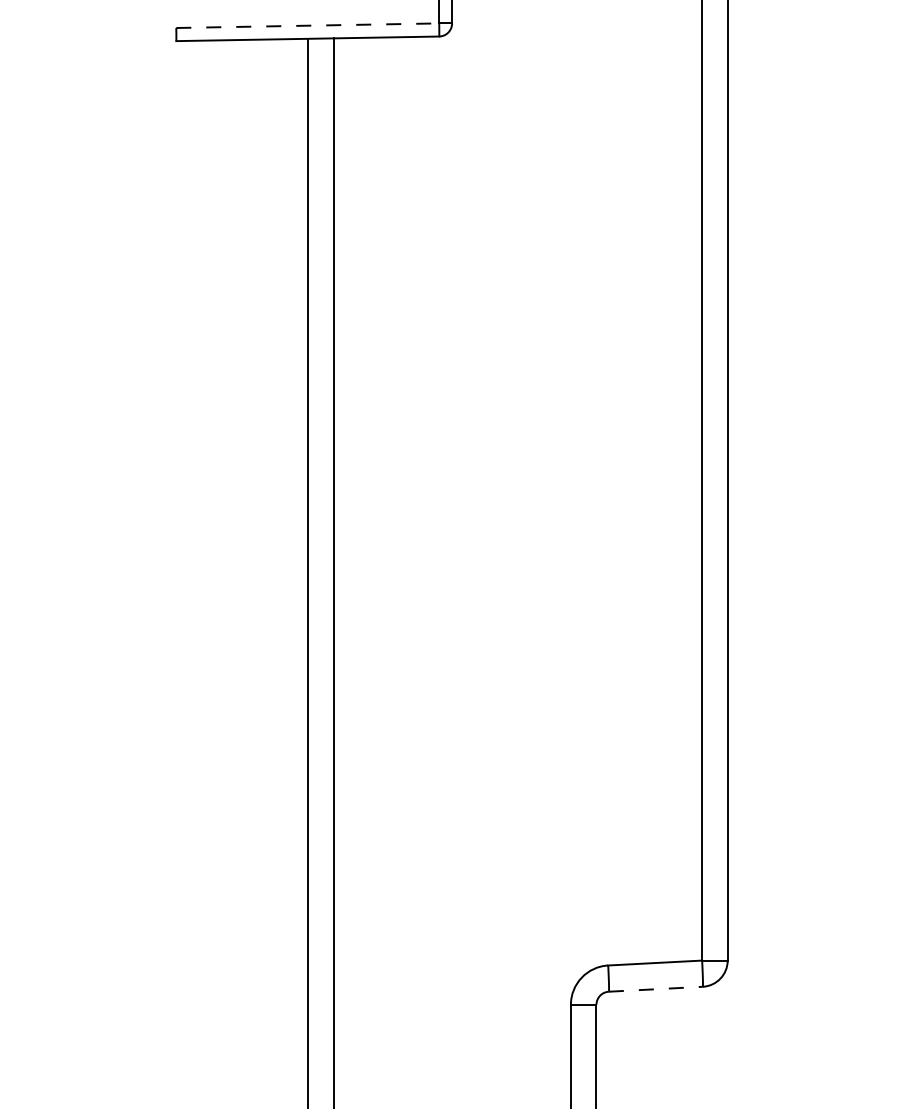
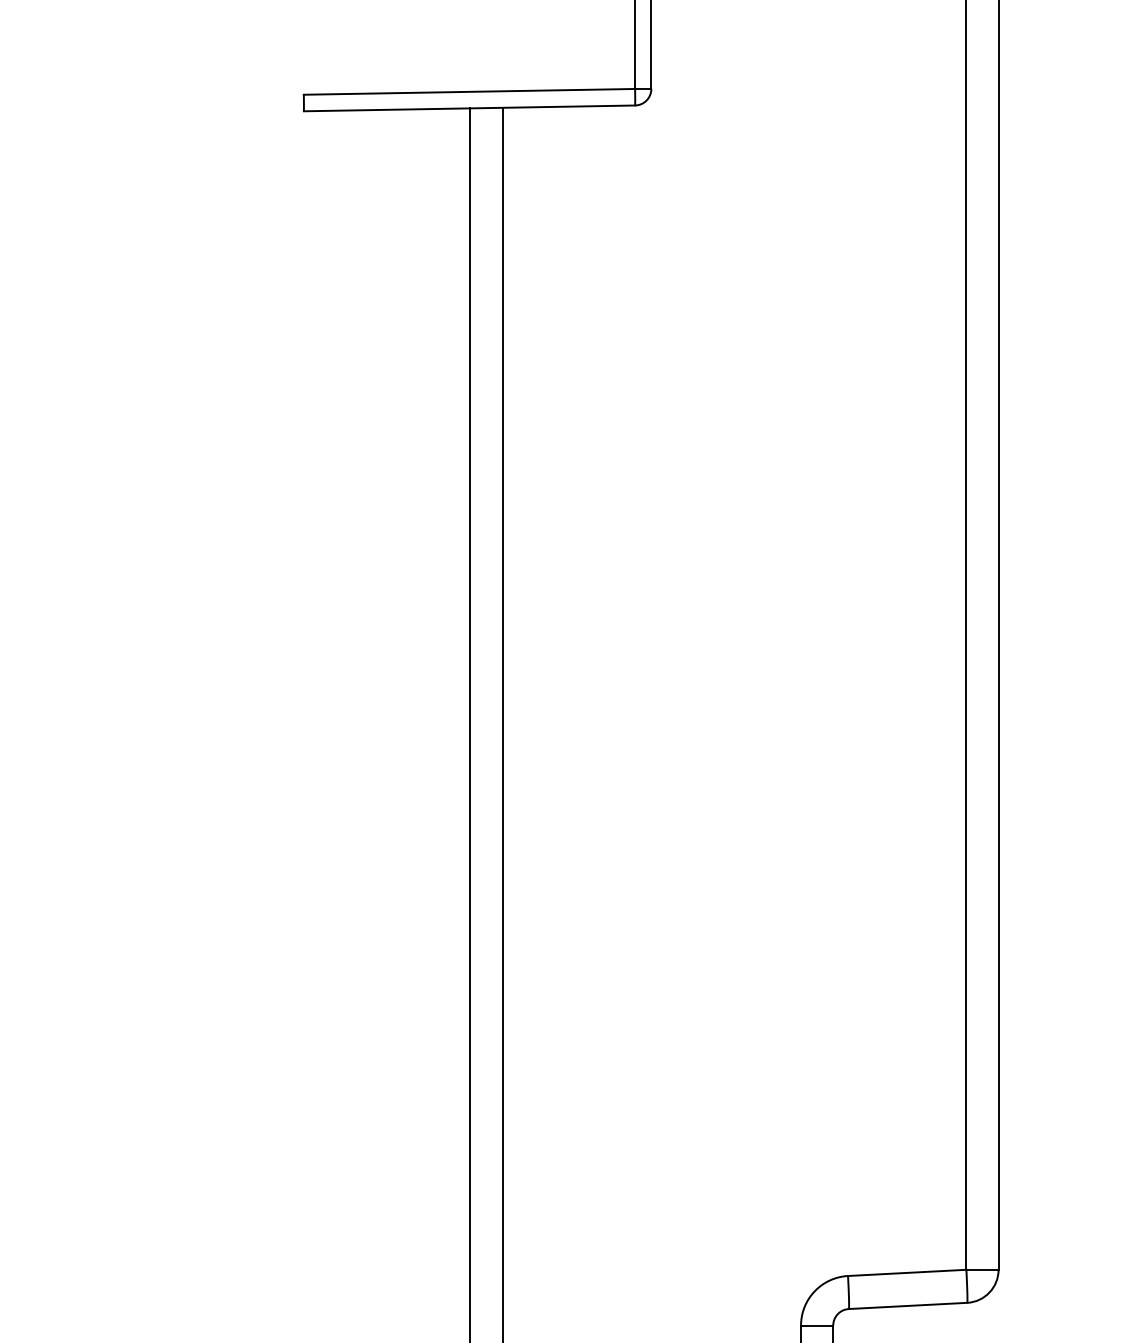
line: (308, 25) -> (470, 91), dashed -> solid
line: (656, 989) -> (908, 1306), dashed -> solid

